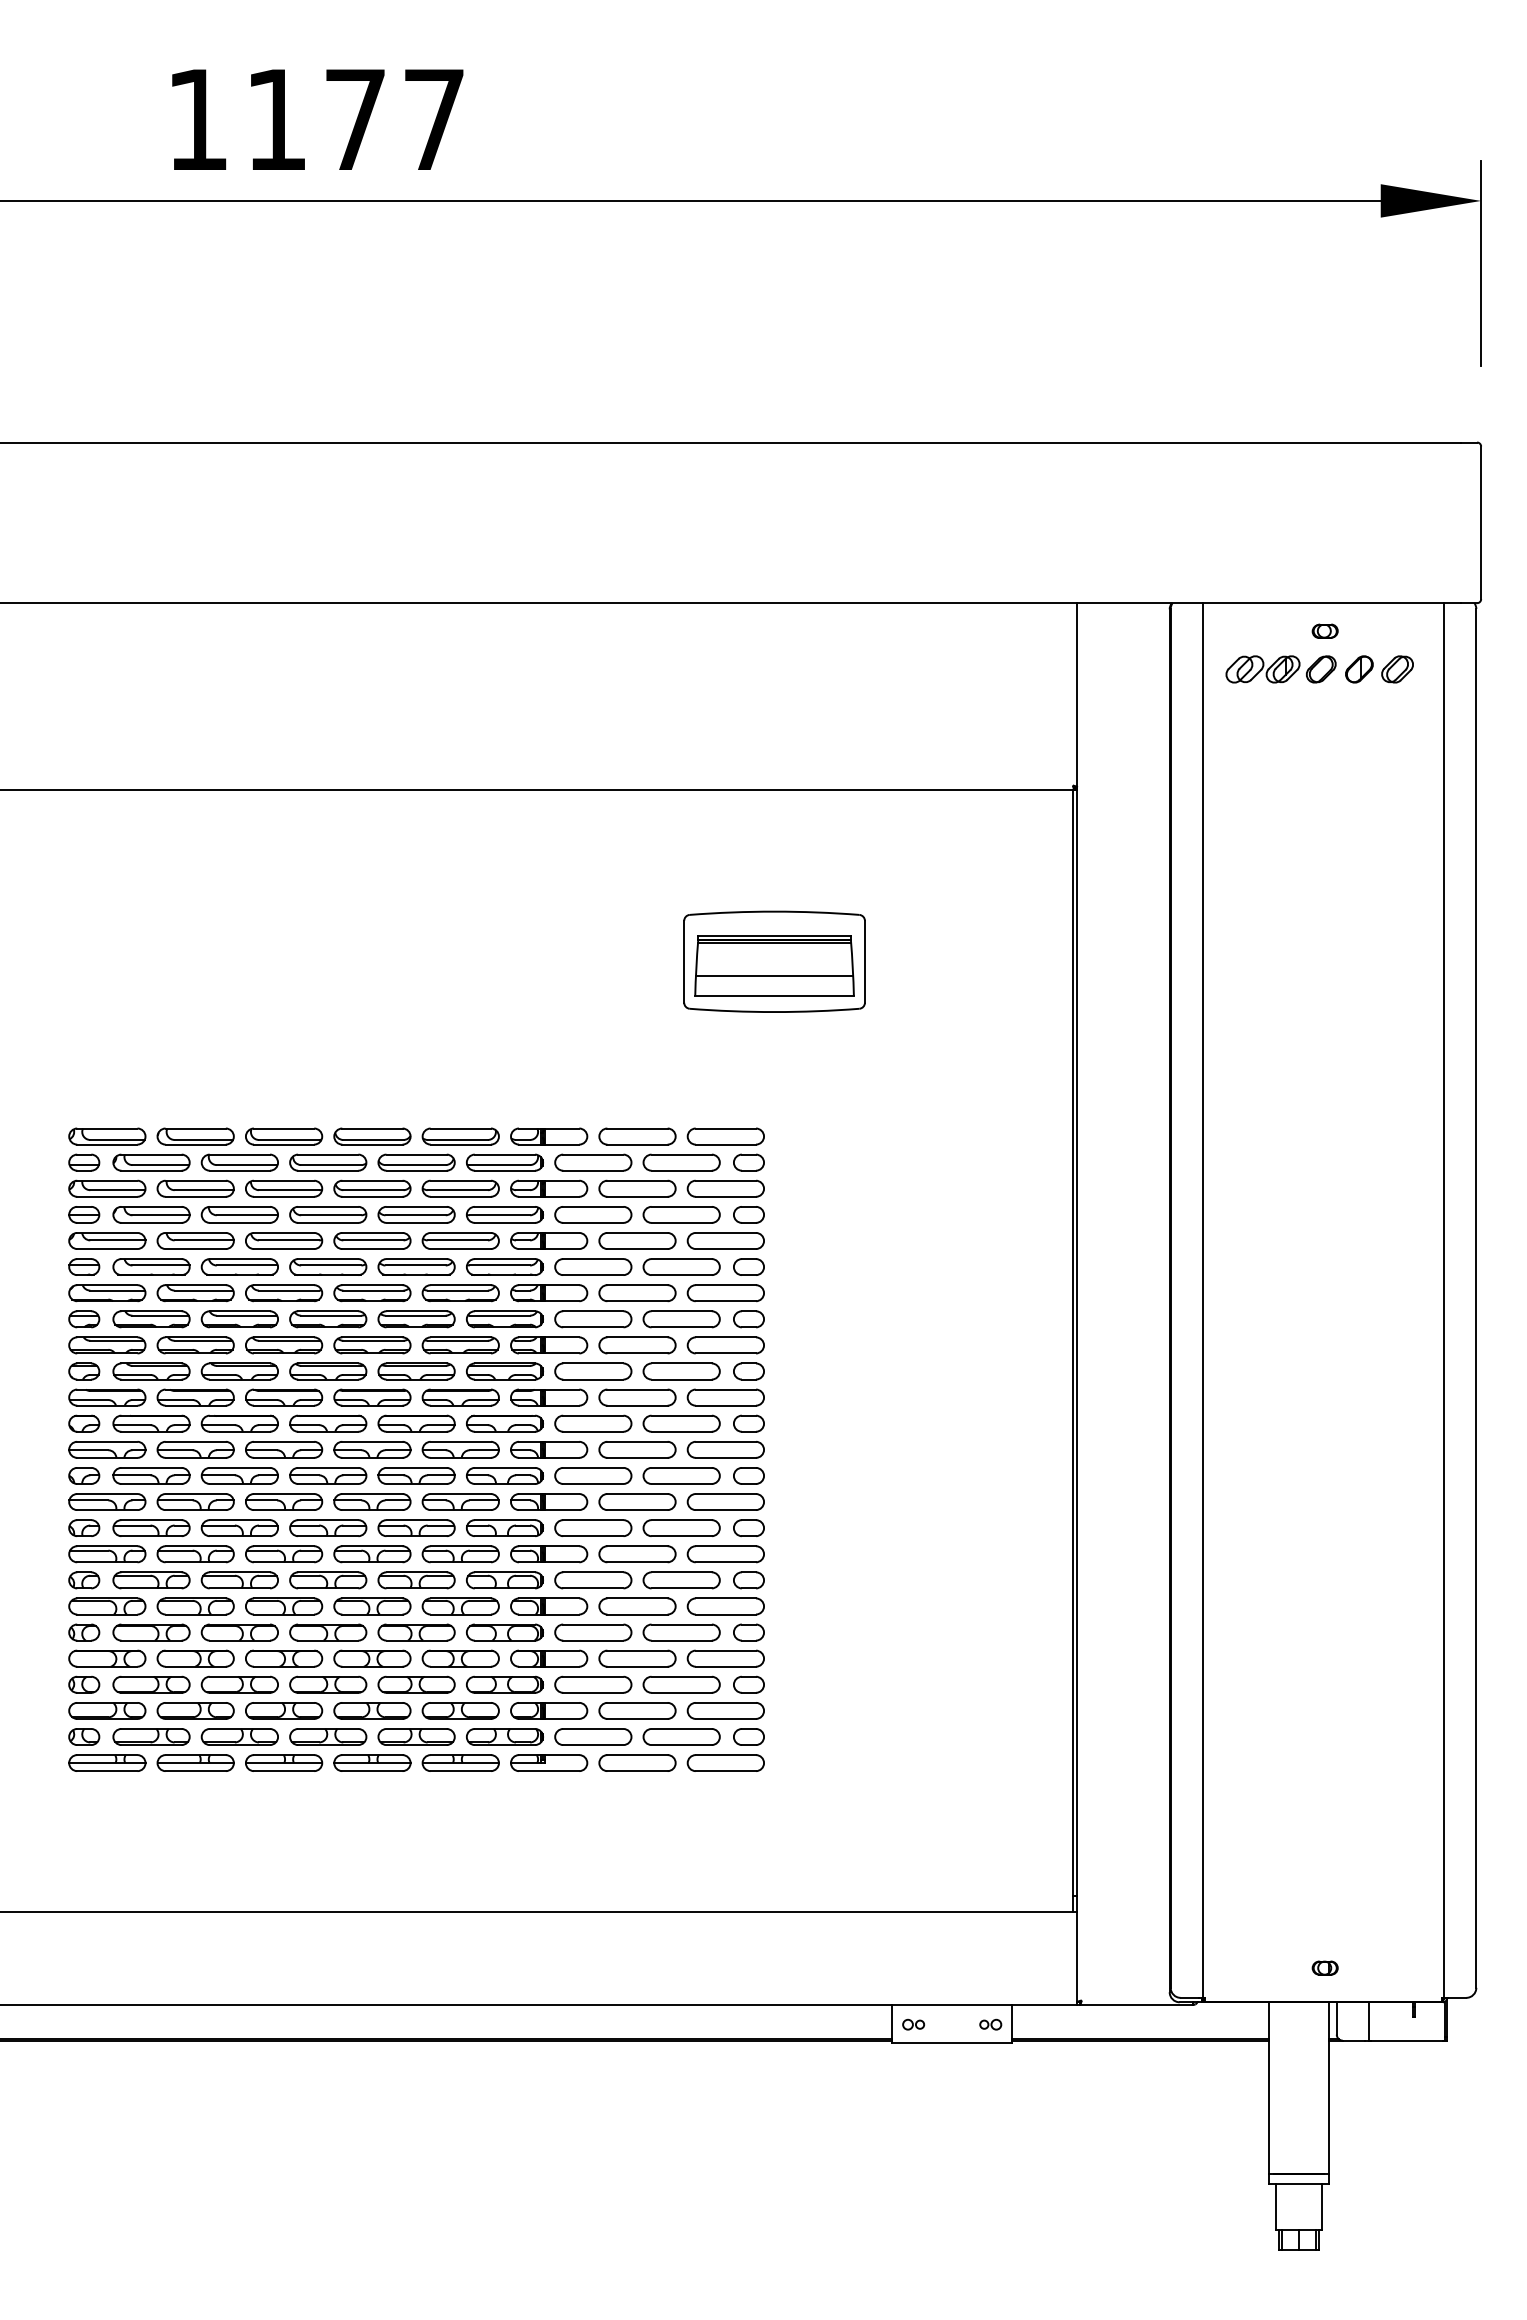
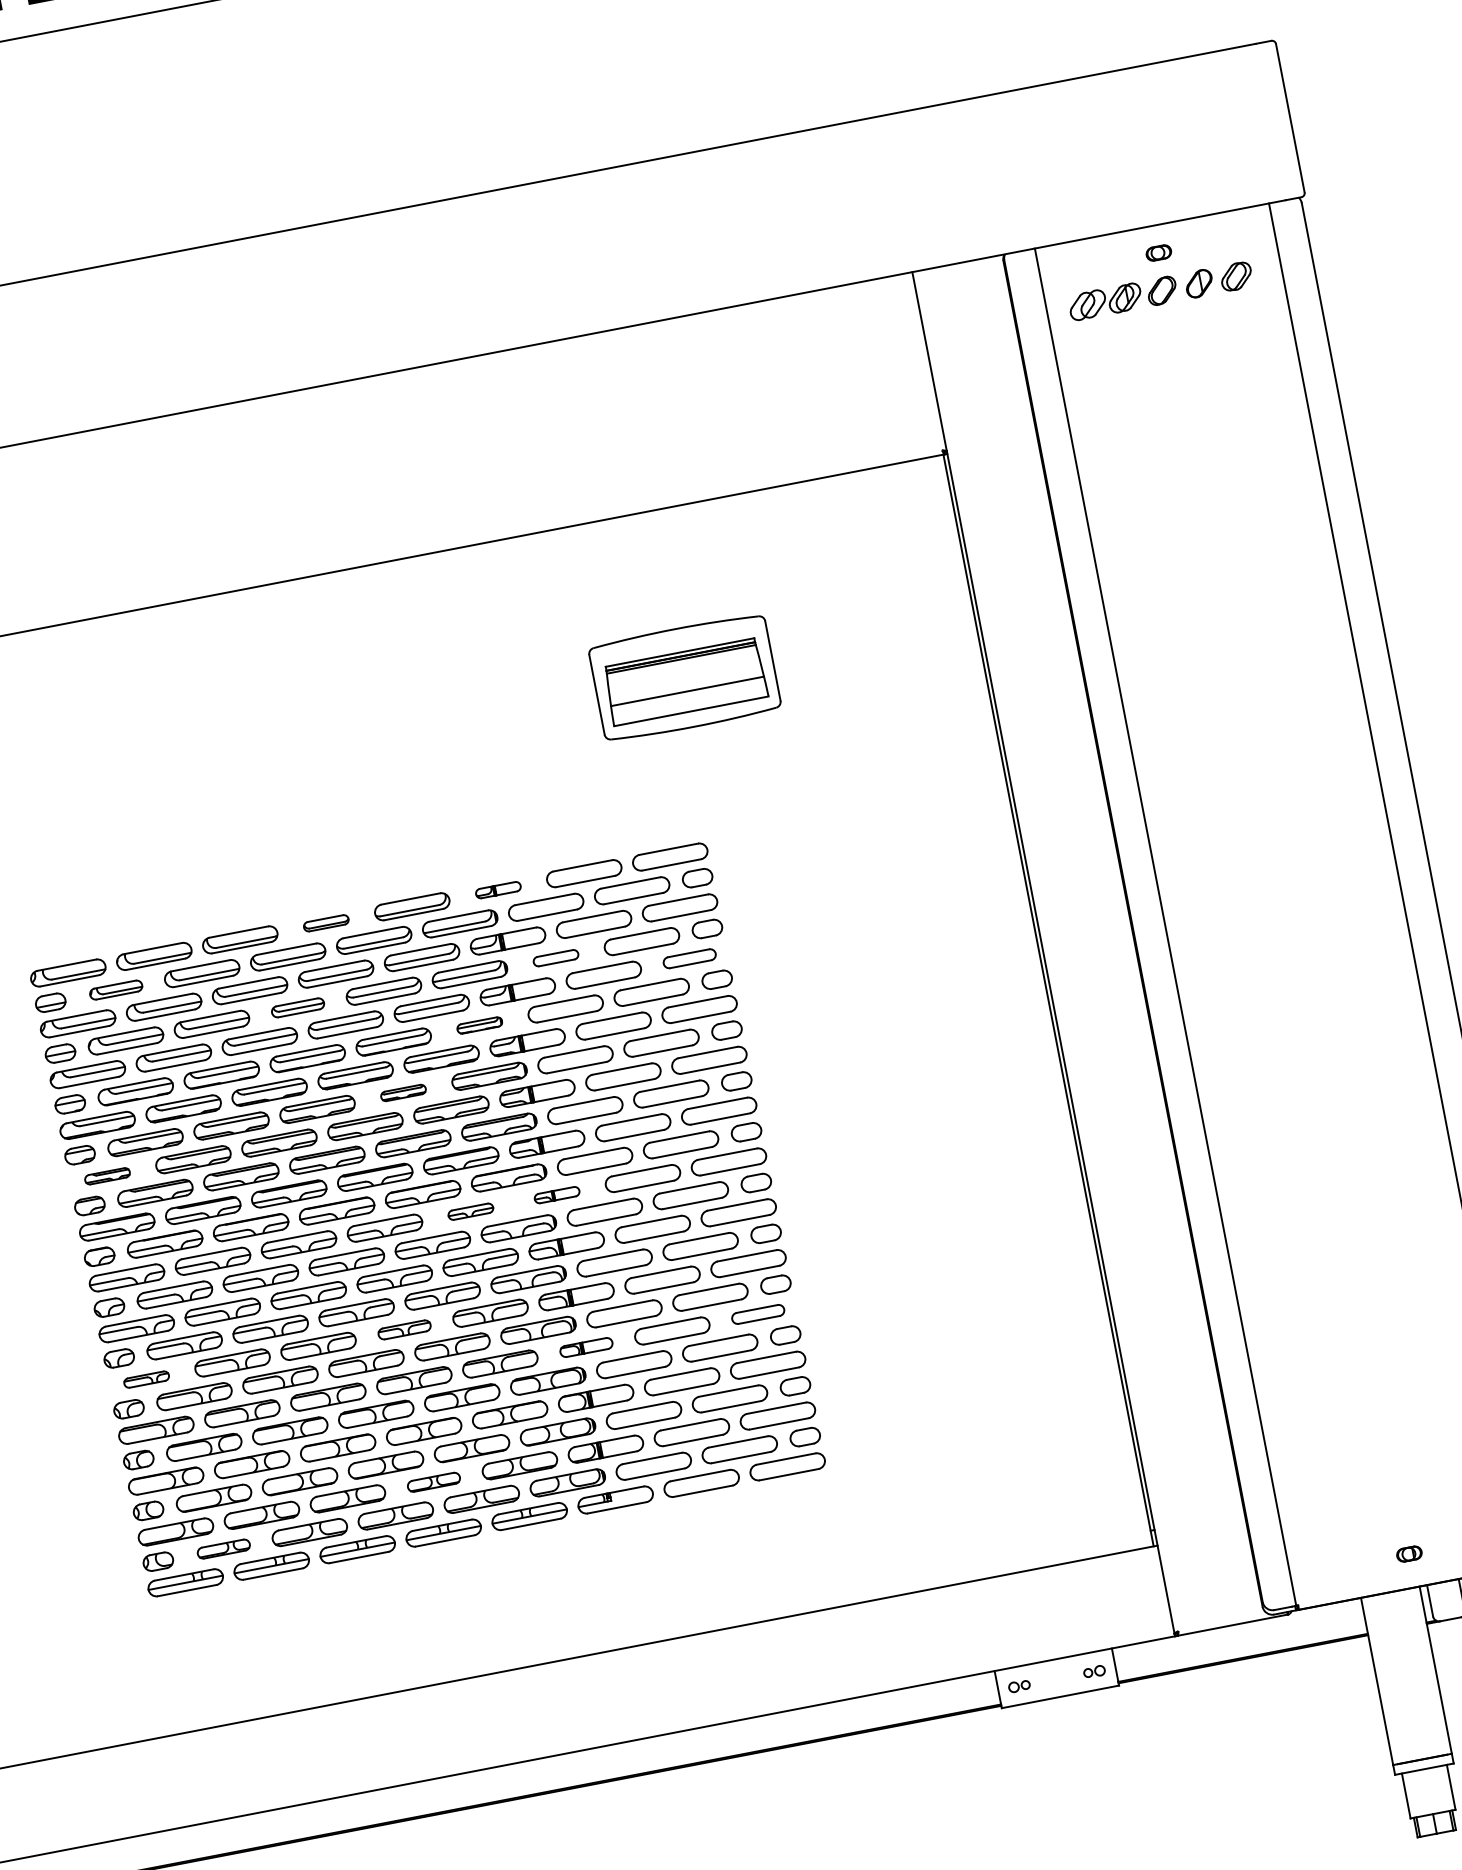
part: (372, 1136) -> (326, 923), size x0.6
part: (549, 1136) -> (498, 890), size x0.6
part: (151, 1162) -> (116, 989), size x0.7
part: (328, 1214) -> (298, 1007), size x0.7
part: (593, 1214) -> (556, 957), size x0.6
part: (725, 1240) -> (689, 958), size x0.7
part: (504, 1266) -> (479, 1025), size x0.6
part: (416, 1319) -> (403, 1093), size x0.6
part: (107, 1345) -> (107, 1176), size x0.6
part: (460, 1449) -> (470, 1211), size x0.6
part: (549, 1449) -> (557, 1194), size x0.6
part: (107, 1554) -> (146, 1379), size x0.6
part: (372, 1554) -> (404, 1330), size x0.7
part: (549, 1606) -> (586, 1347), size x0.7
part: (725, 1606) -> (757, 1314), size x0.7
part: (372, 1710) -> (433, 1481), size x0.7
part: (151, 1736) -> (223, 1548), size x0.7

